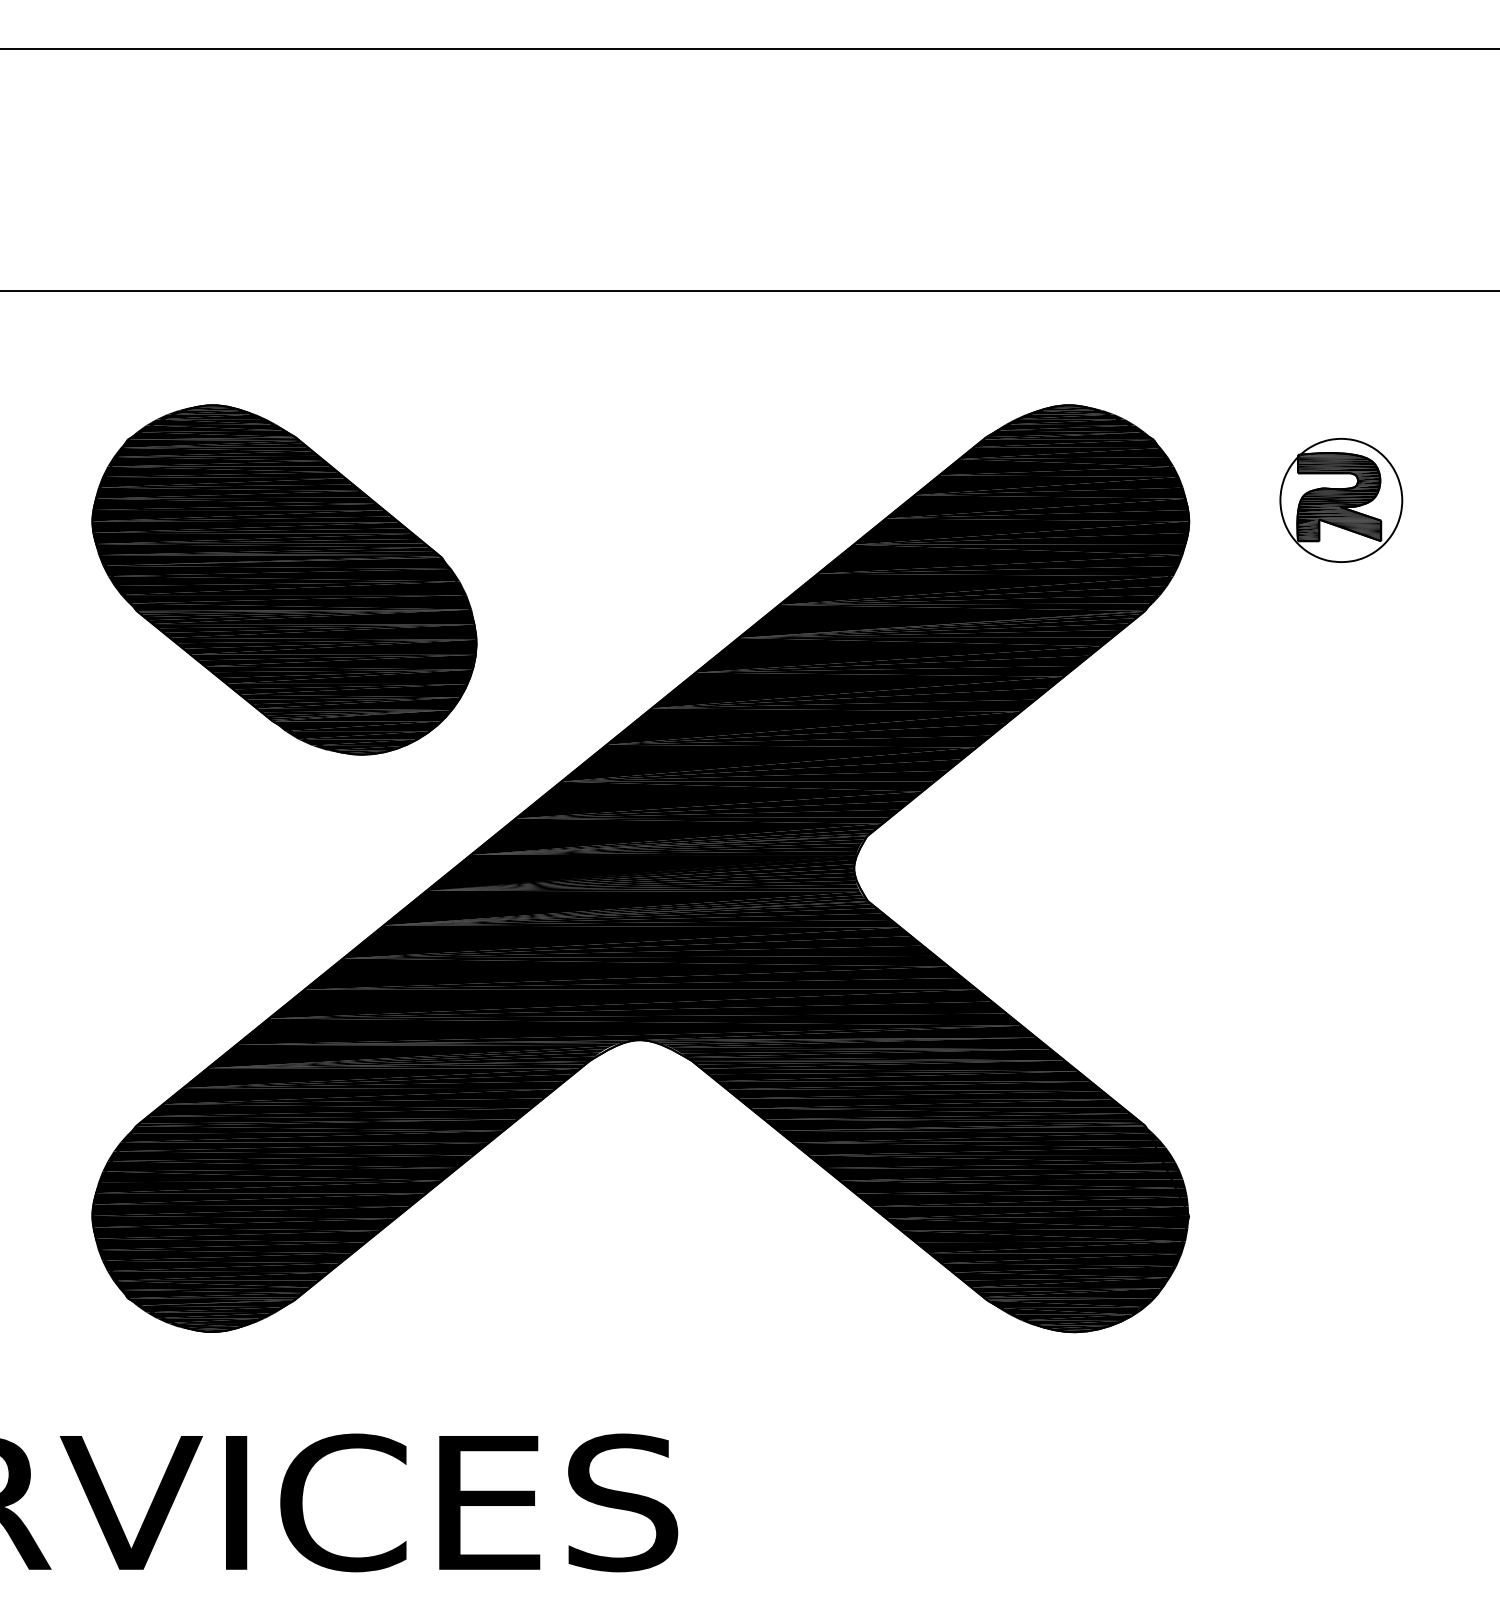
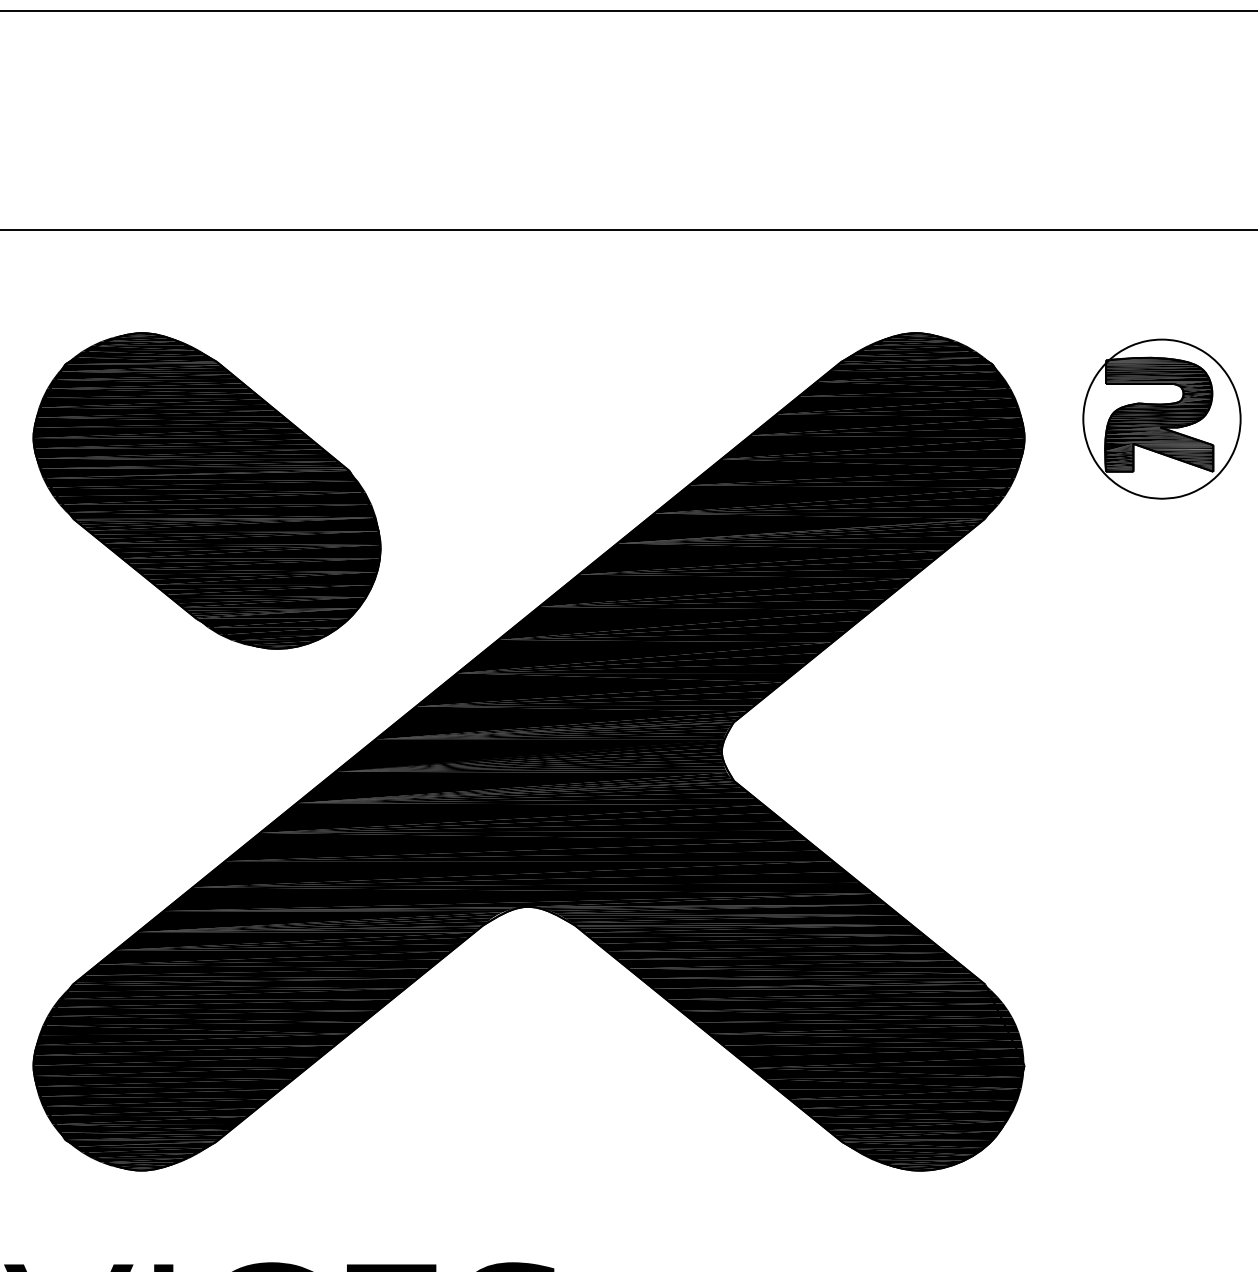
part: (1341, 500) -> (1162, 419), size x1.43

